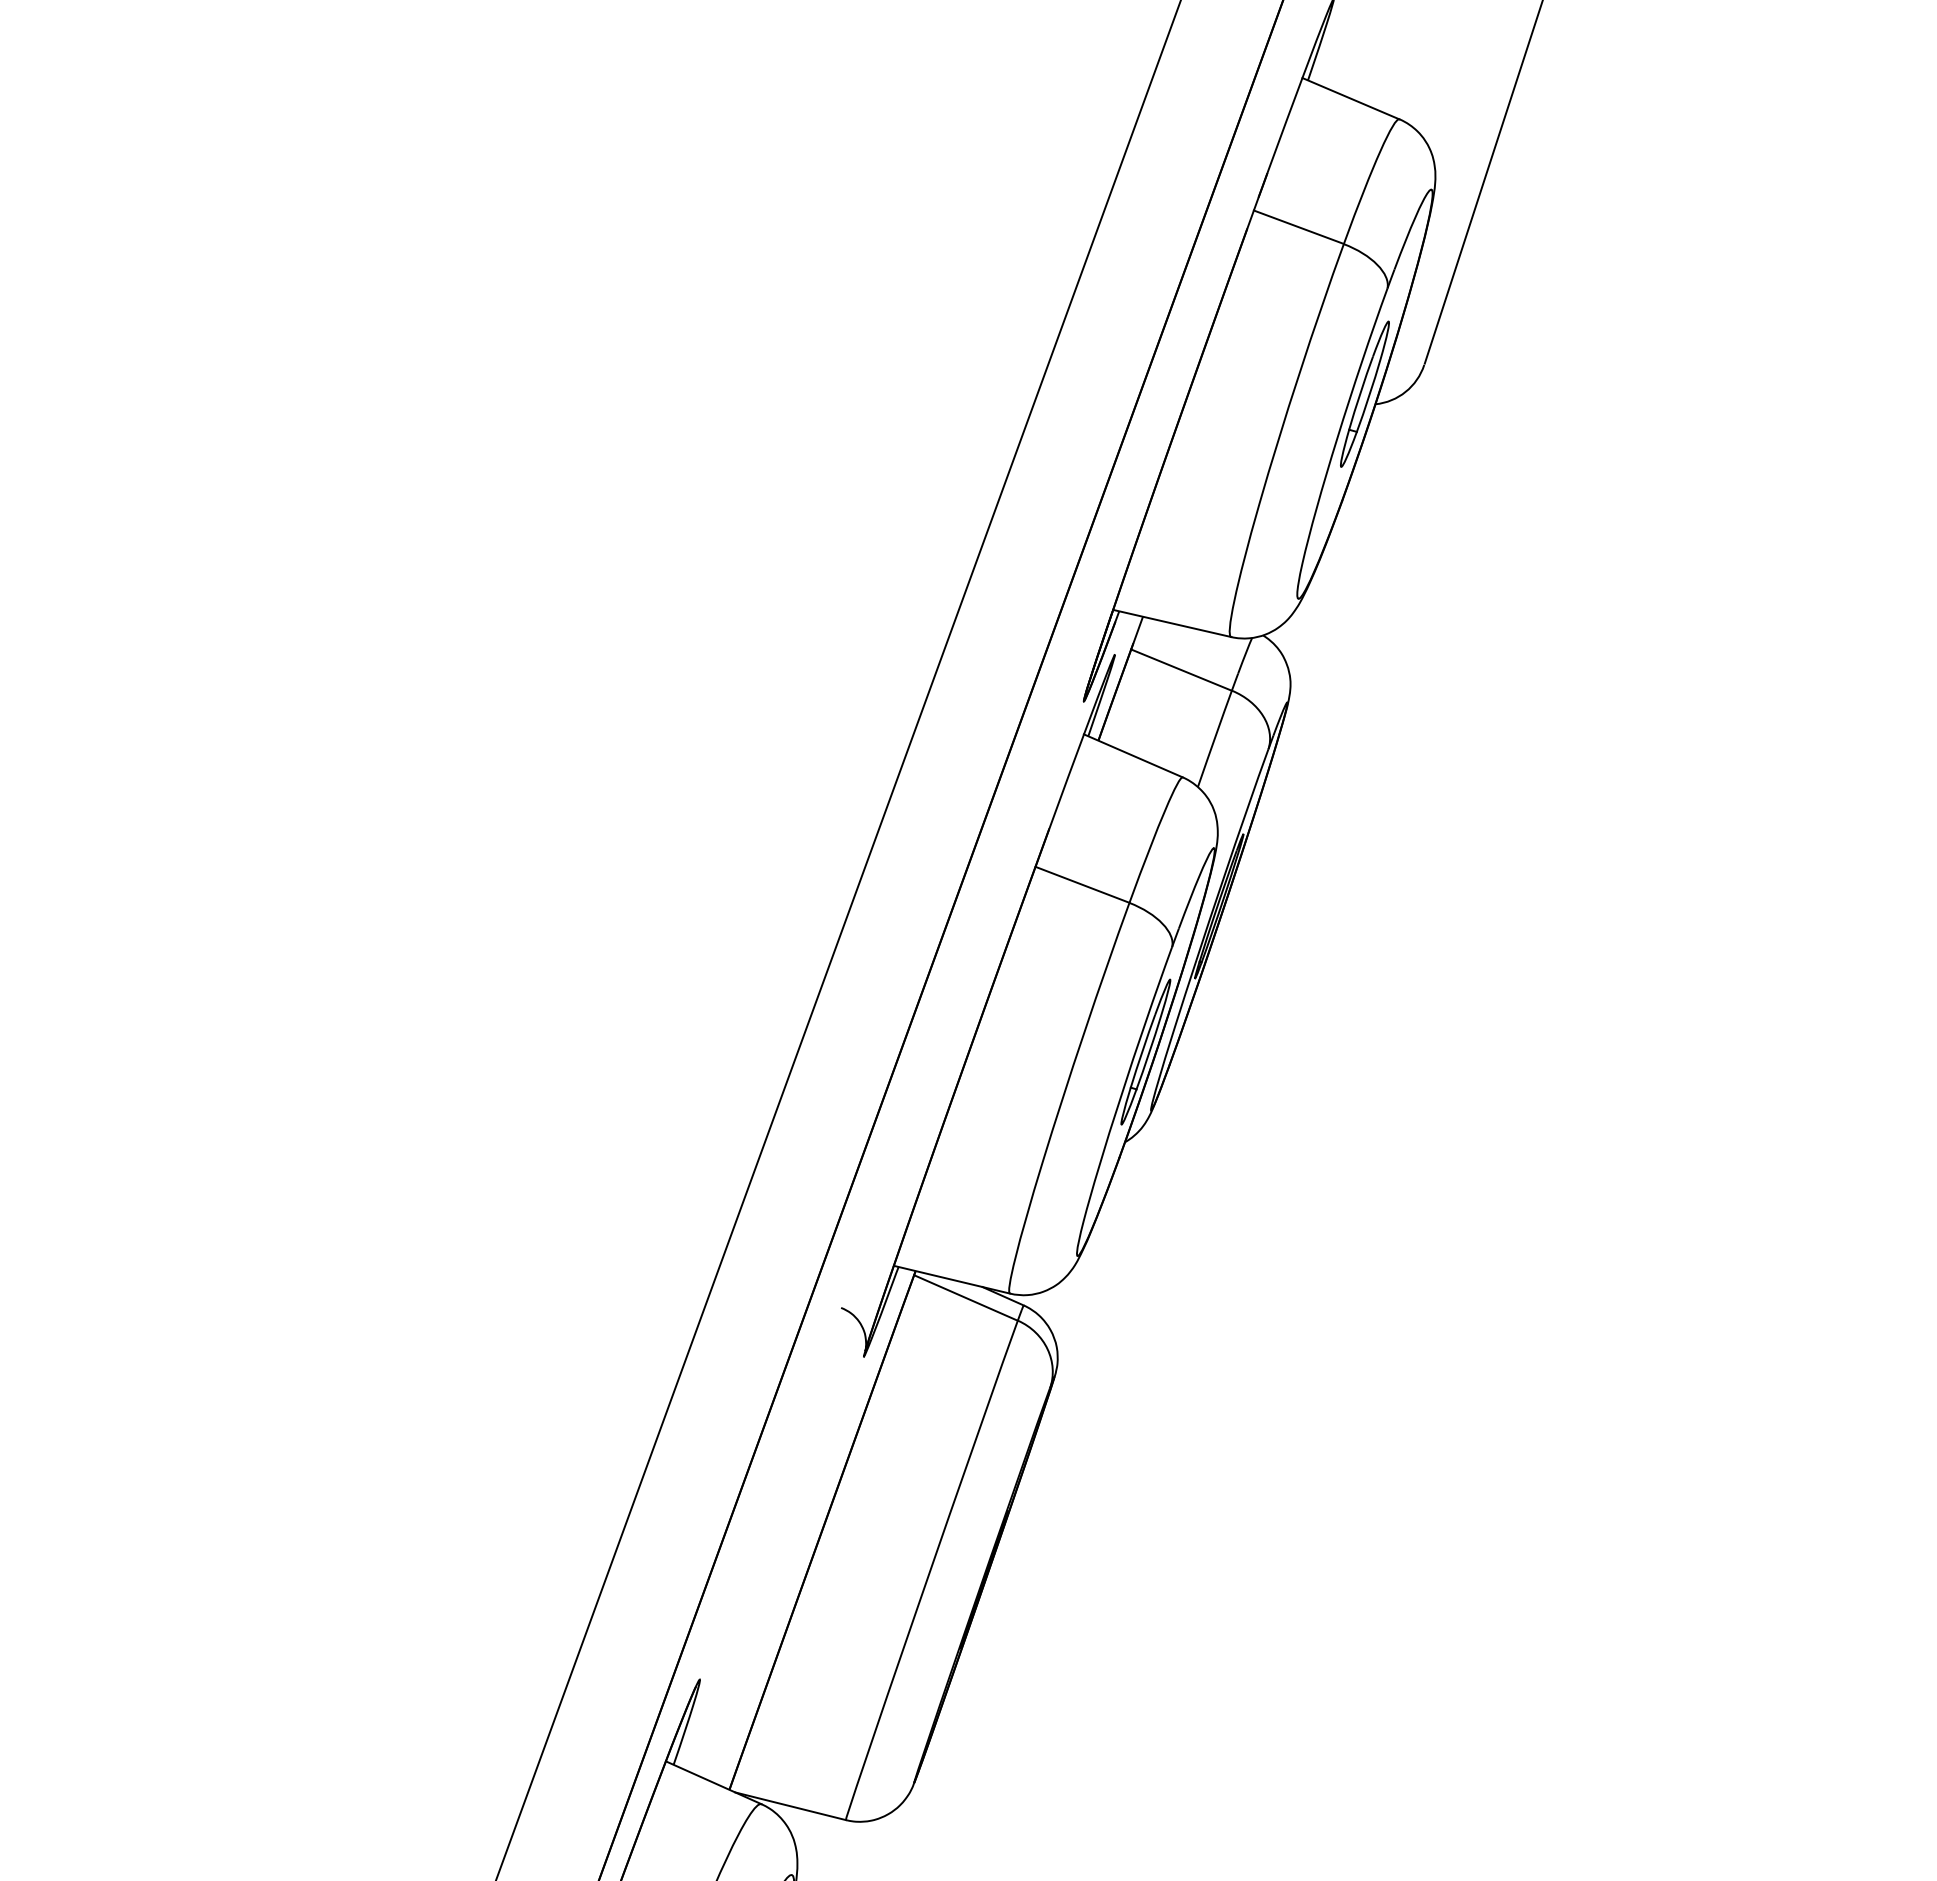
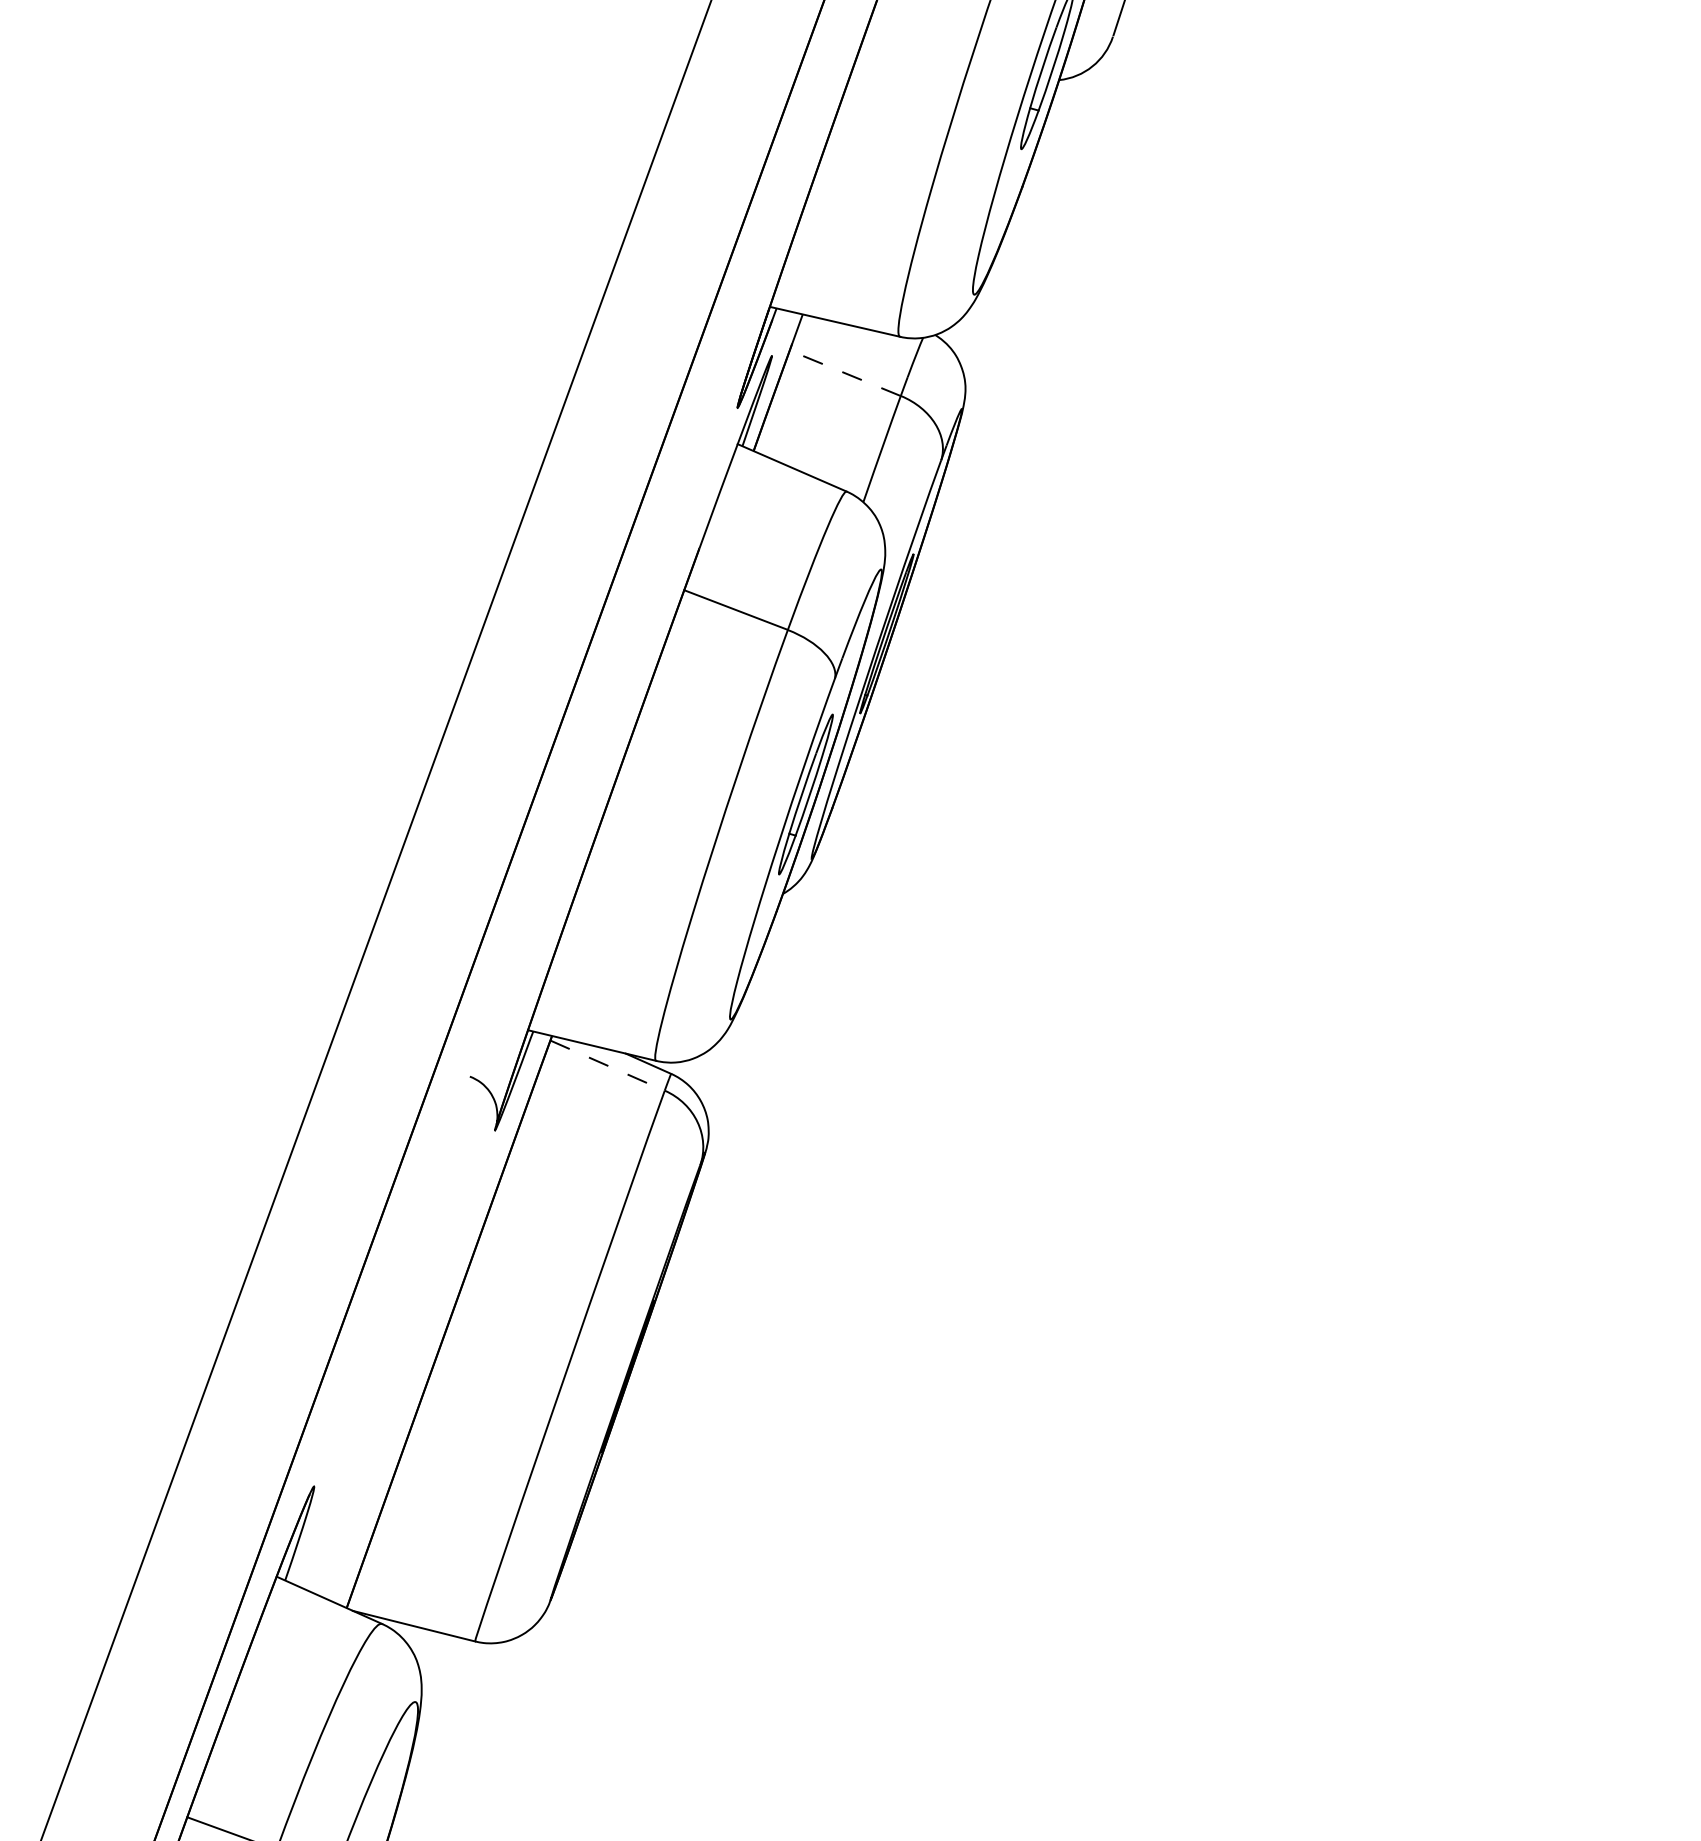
line: (1181, 669) -> (845, 372), solid -> dashed
line: (965, 1297) -> (607, 1065), solid -> dashed

